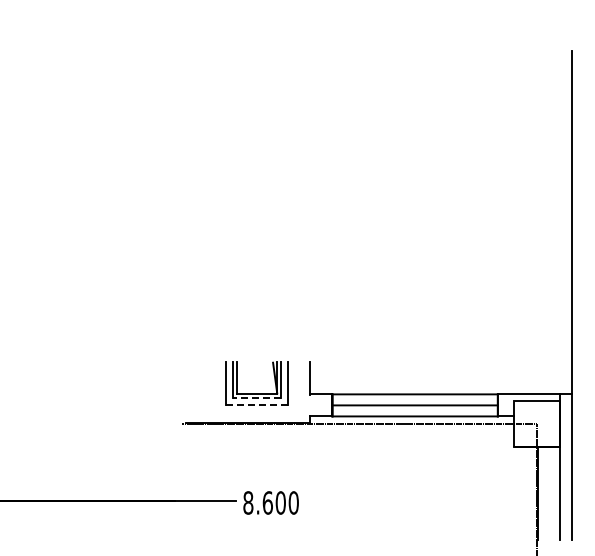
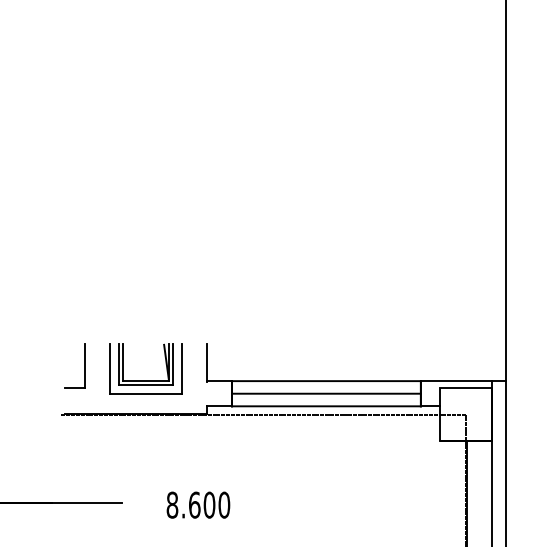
part: (203, 381) -> (84, 366), added
line: (257, 398) -> (146, 385), dashed -> solid
line: (256, 405) -> (145, 393), dashed -> solid
text: (270, 502) -> (197, 504), moved

